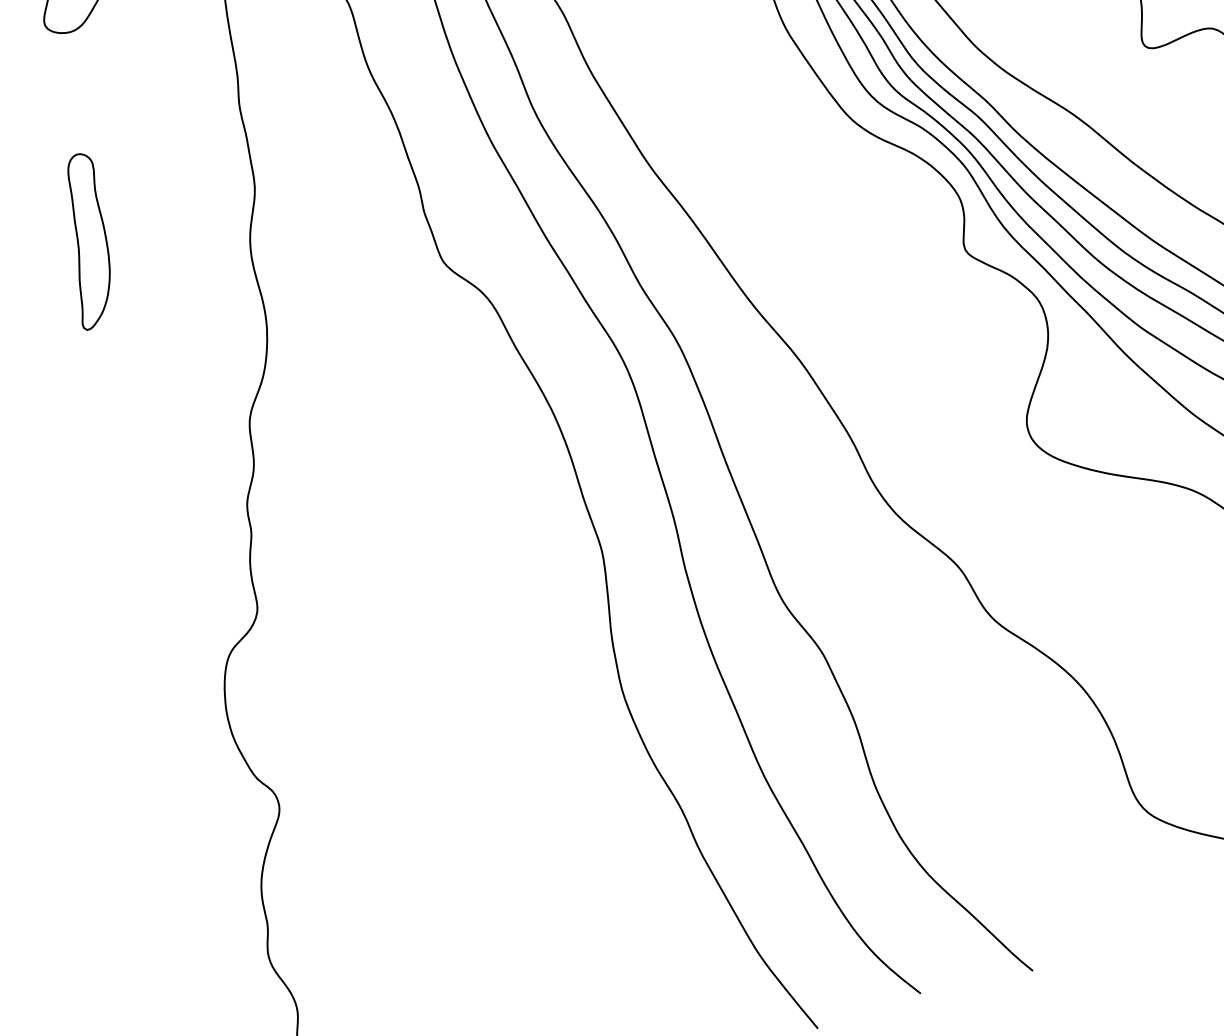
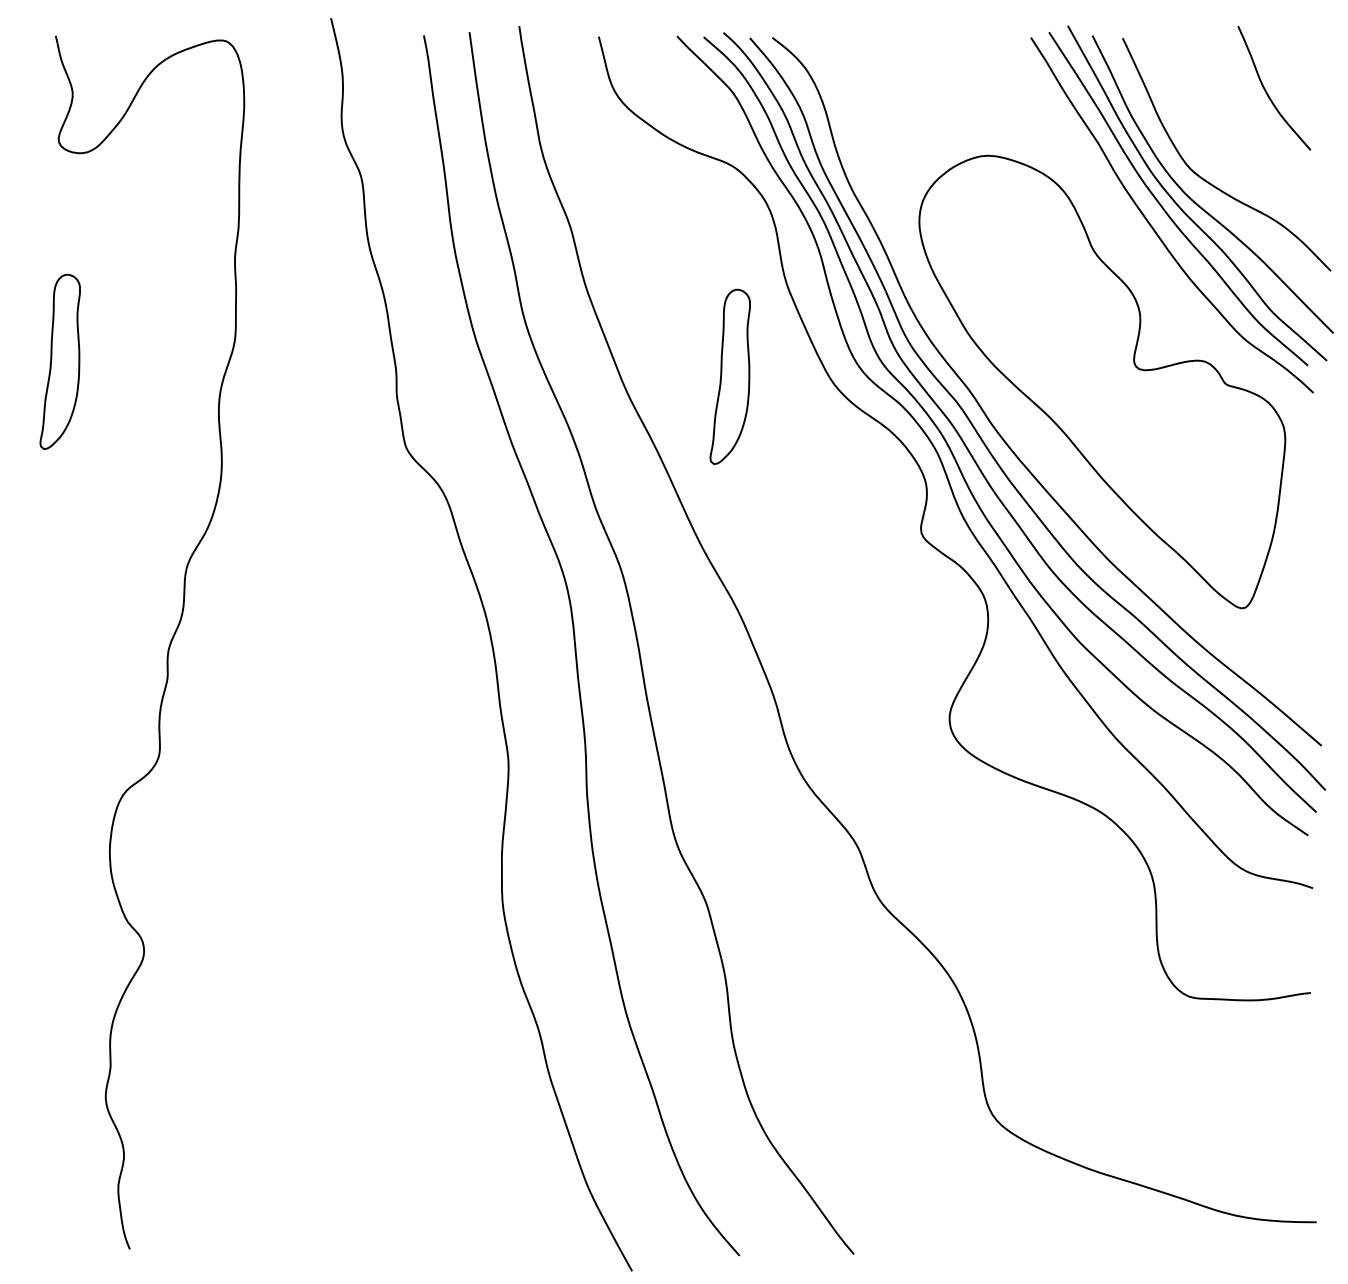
part: (747, 131) -> (729, 376), added

